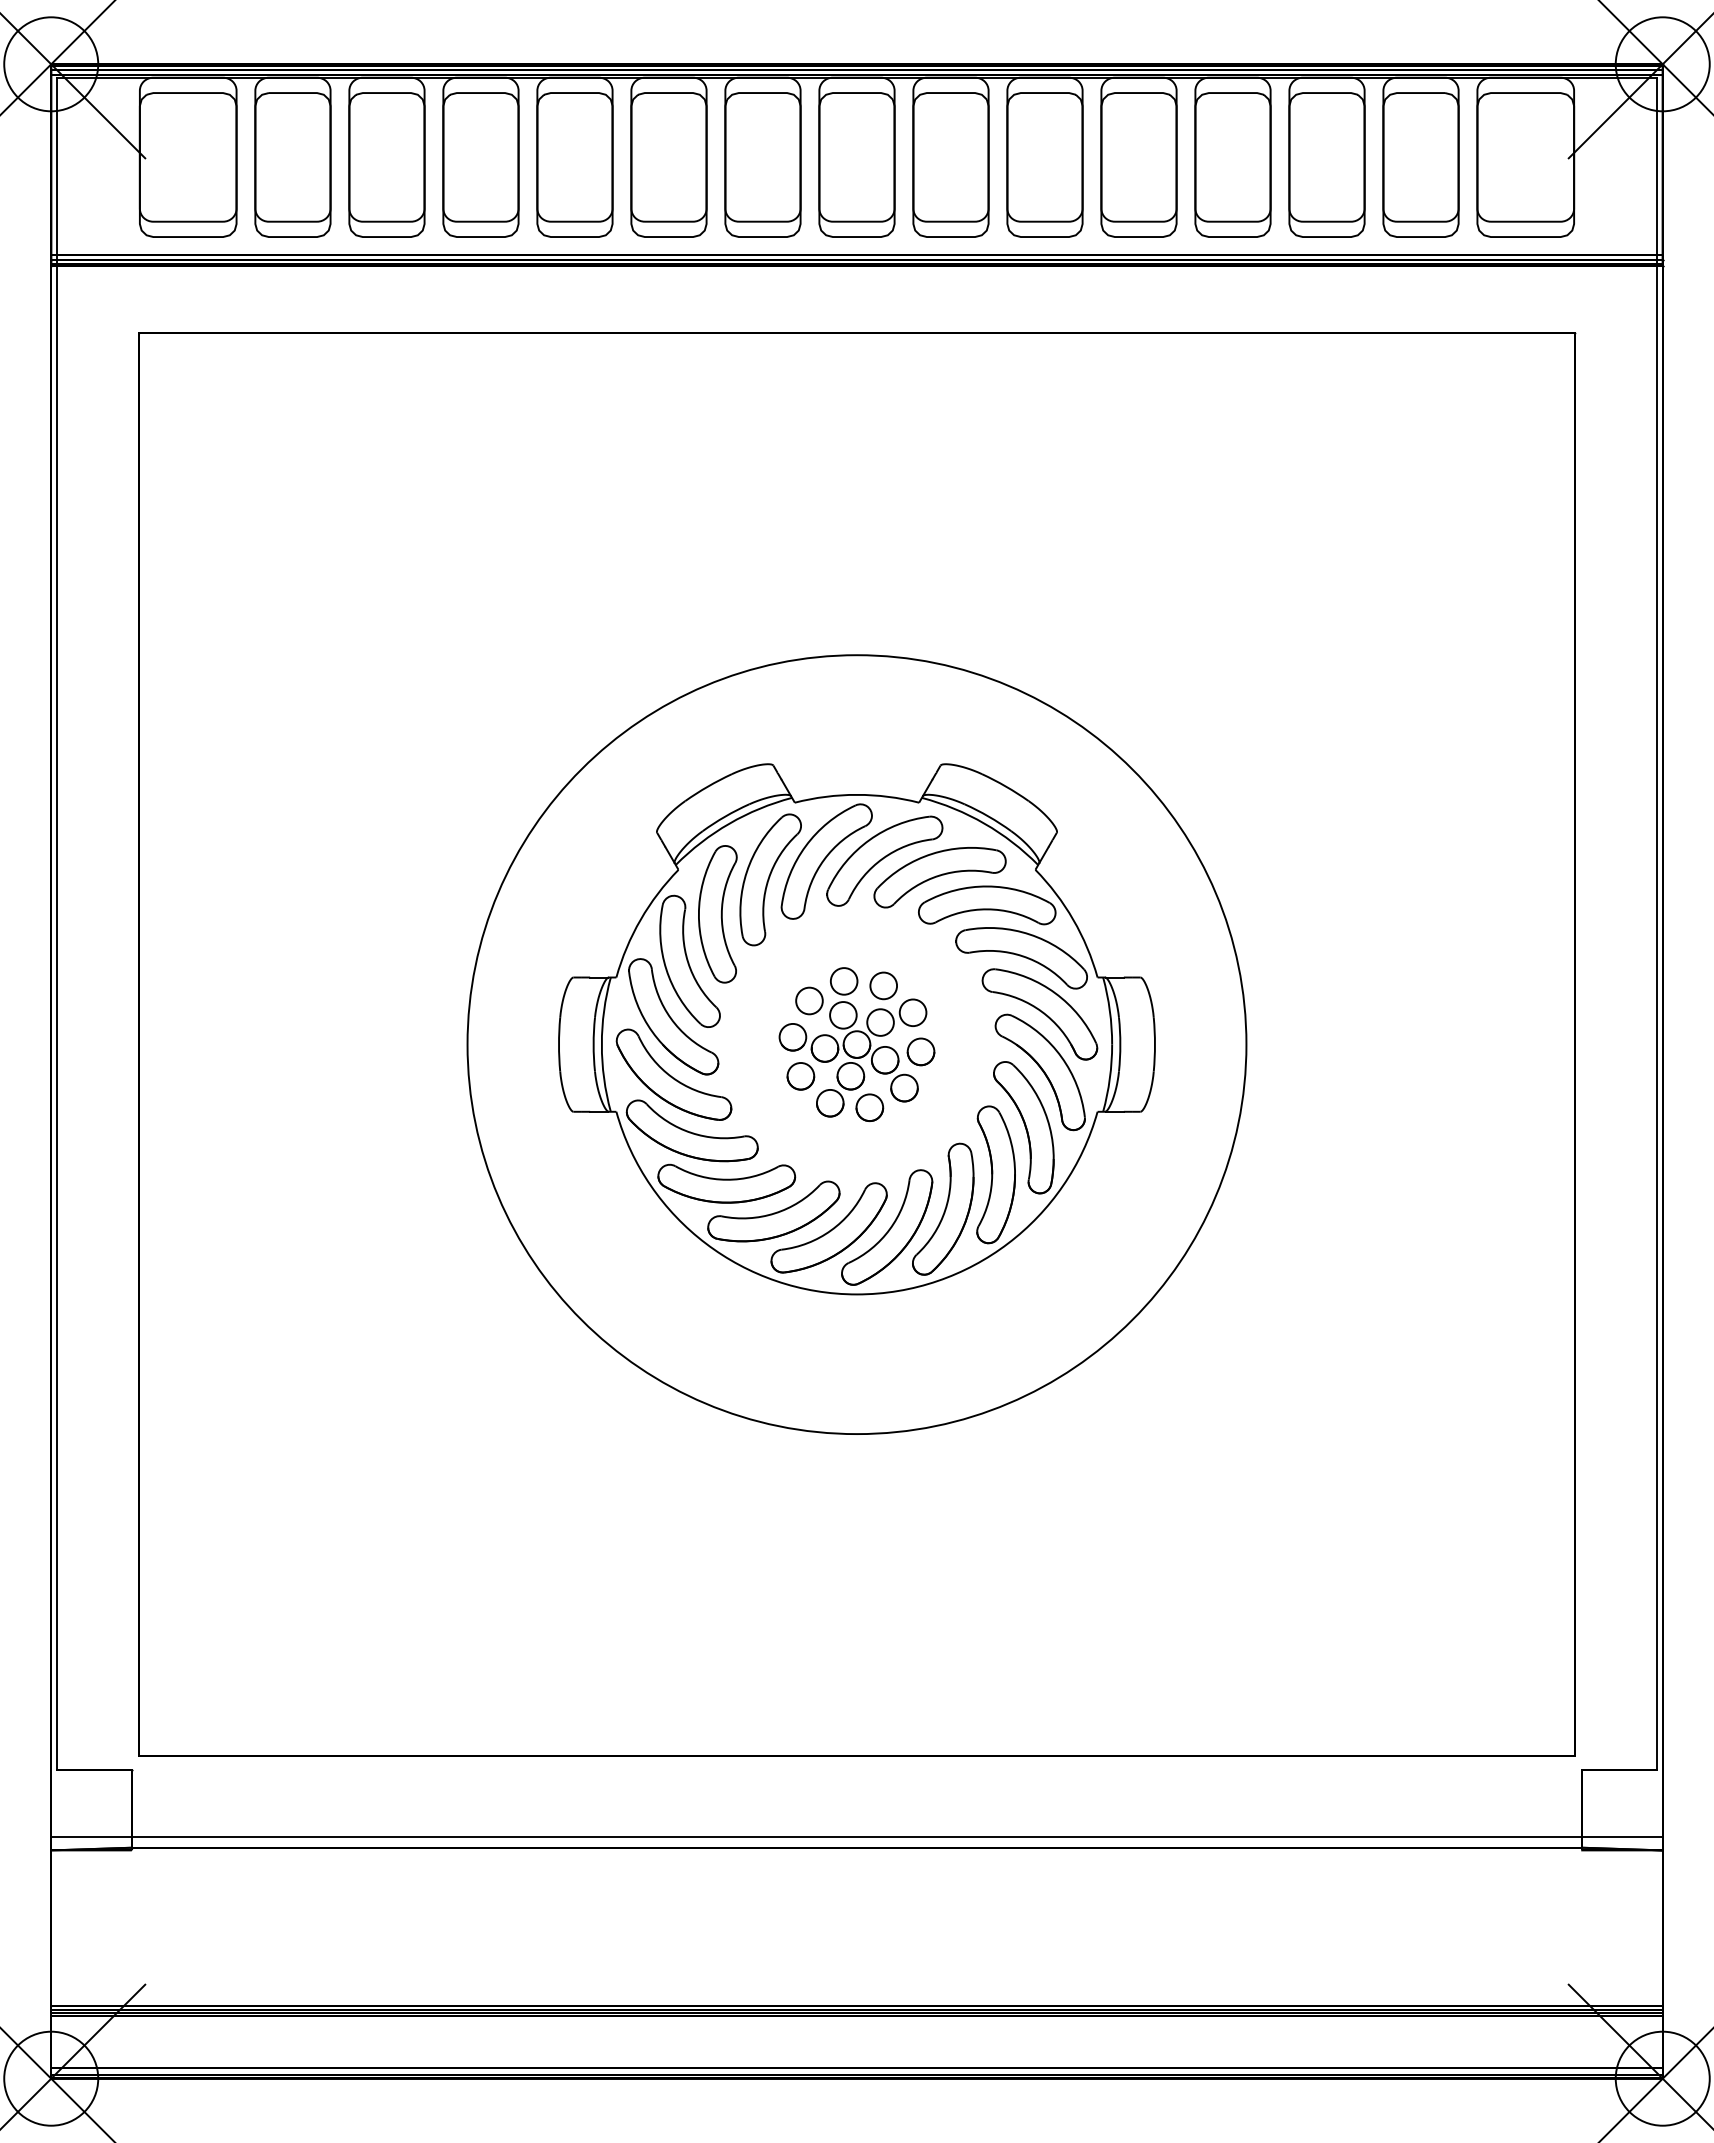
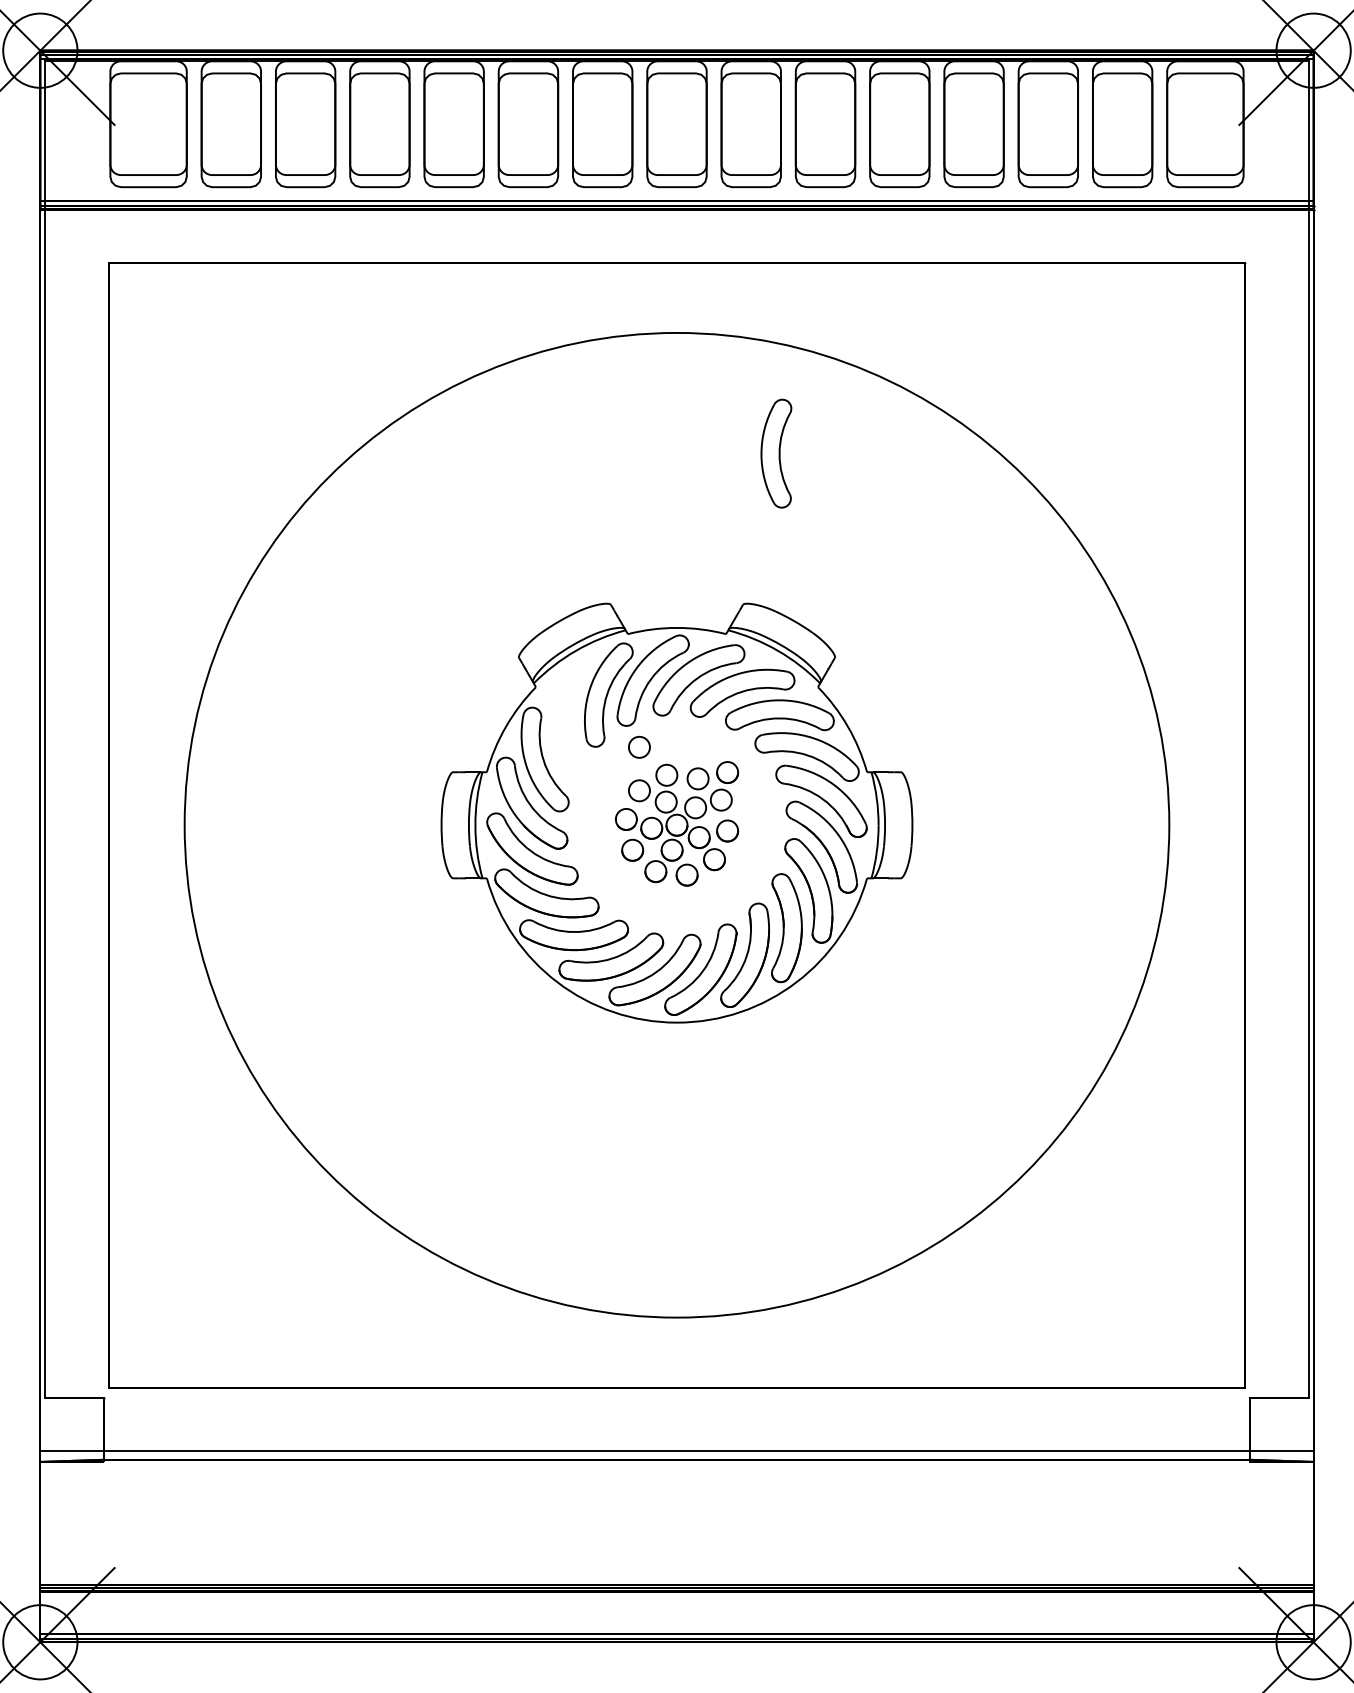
part: (717, 914) -> (776, 453), moved
part: (809, 945) -> (639, 746), added
part: (920, 977) -> (727, 772), added
circle: (856, 1044) -> (676, 825), size x1.6

